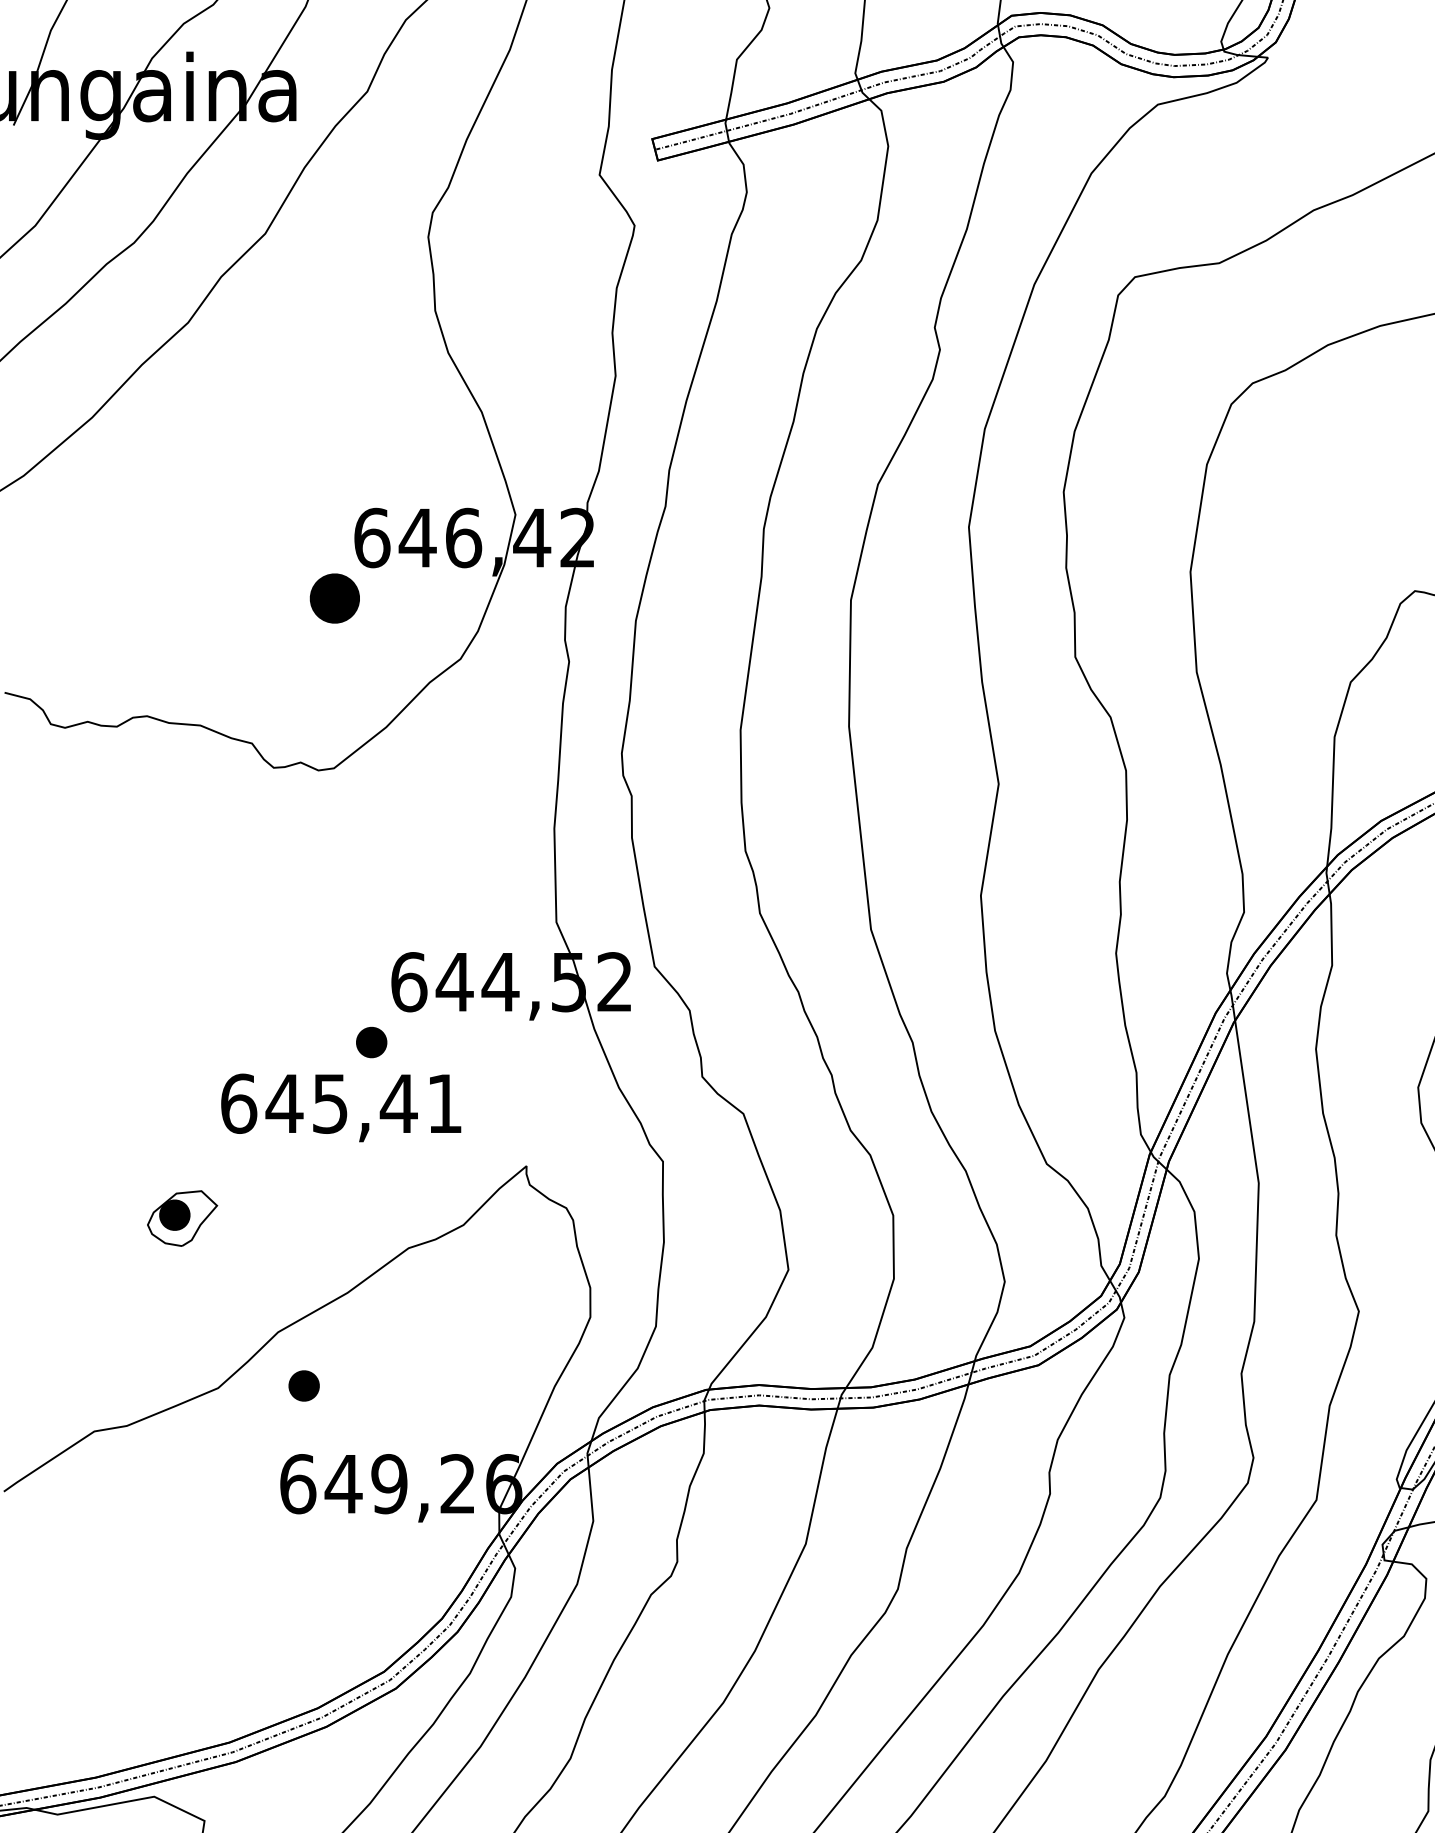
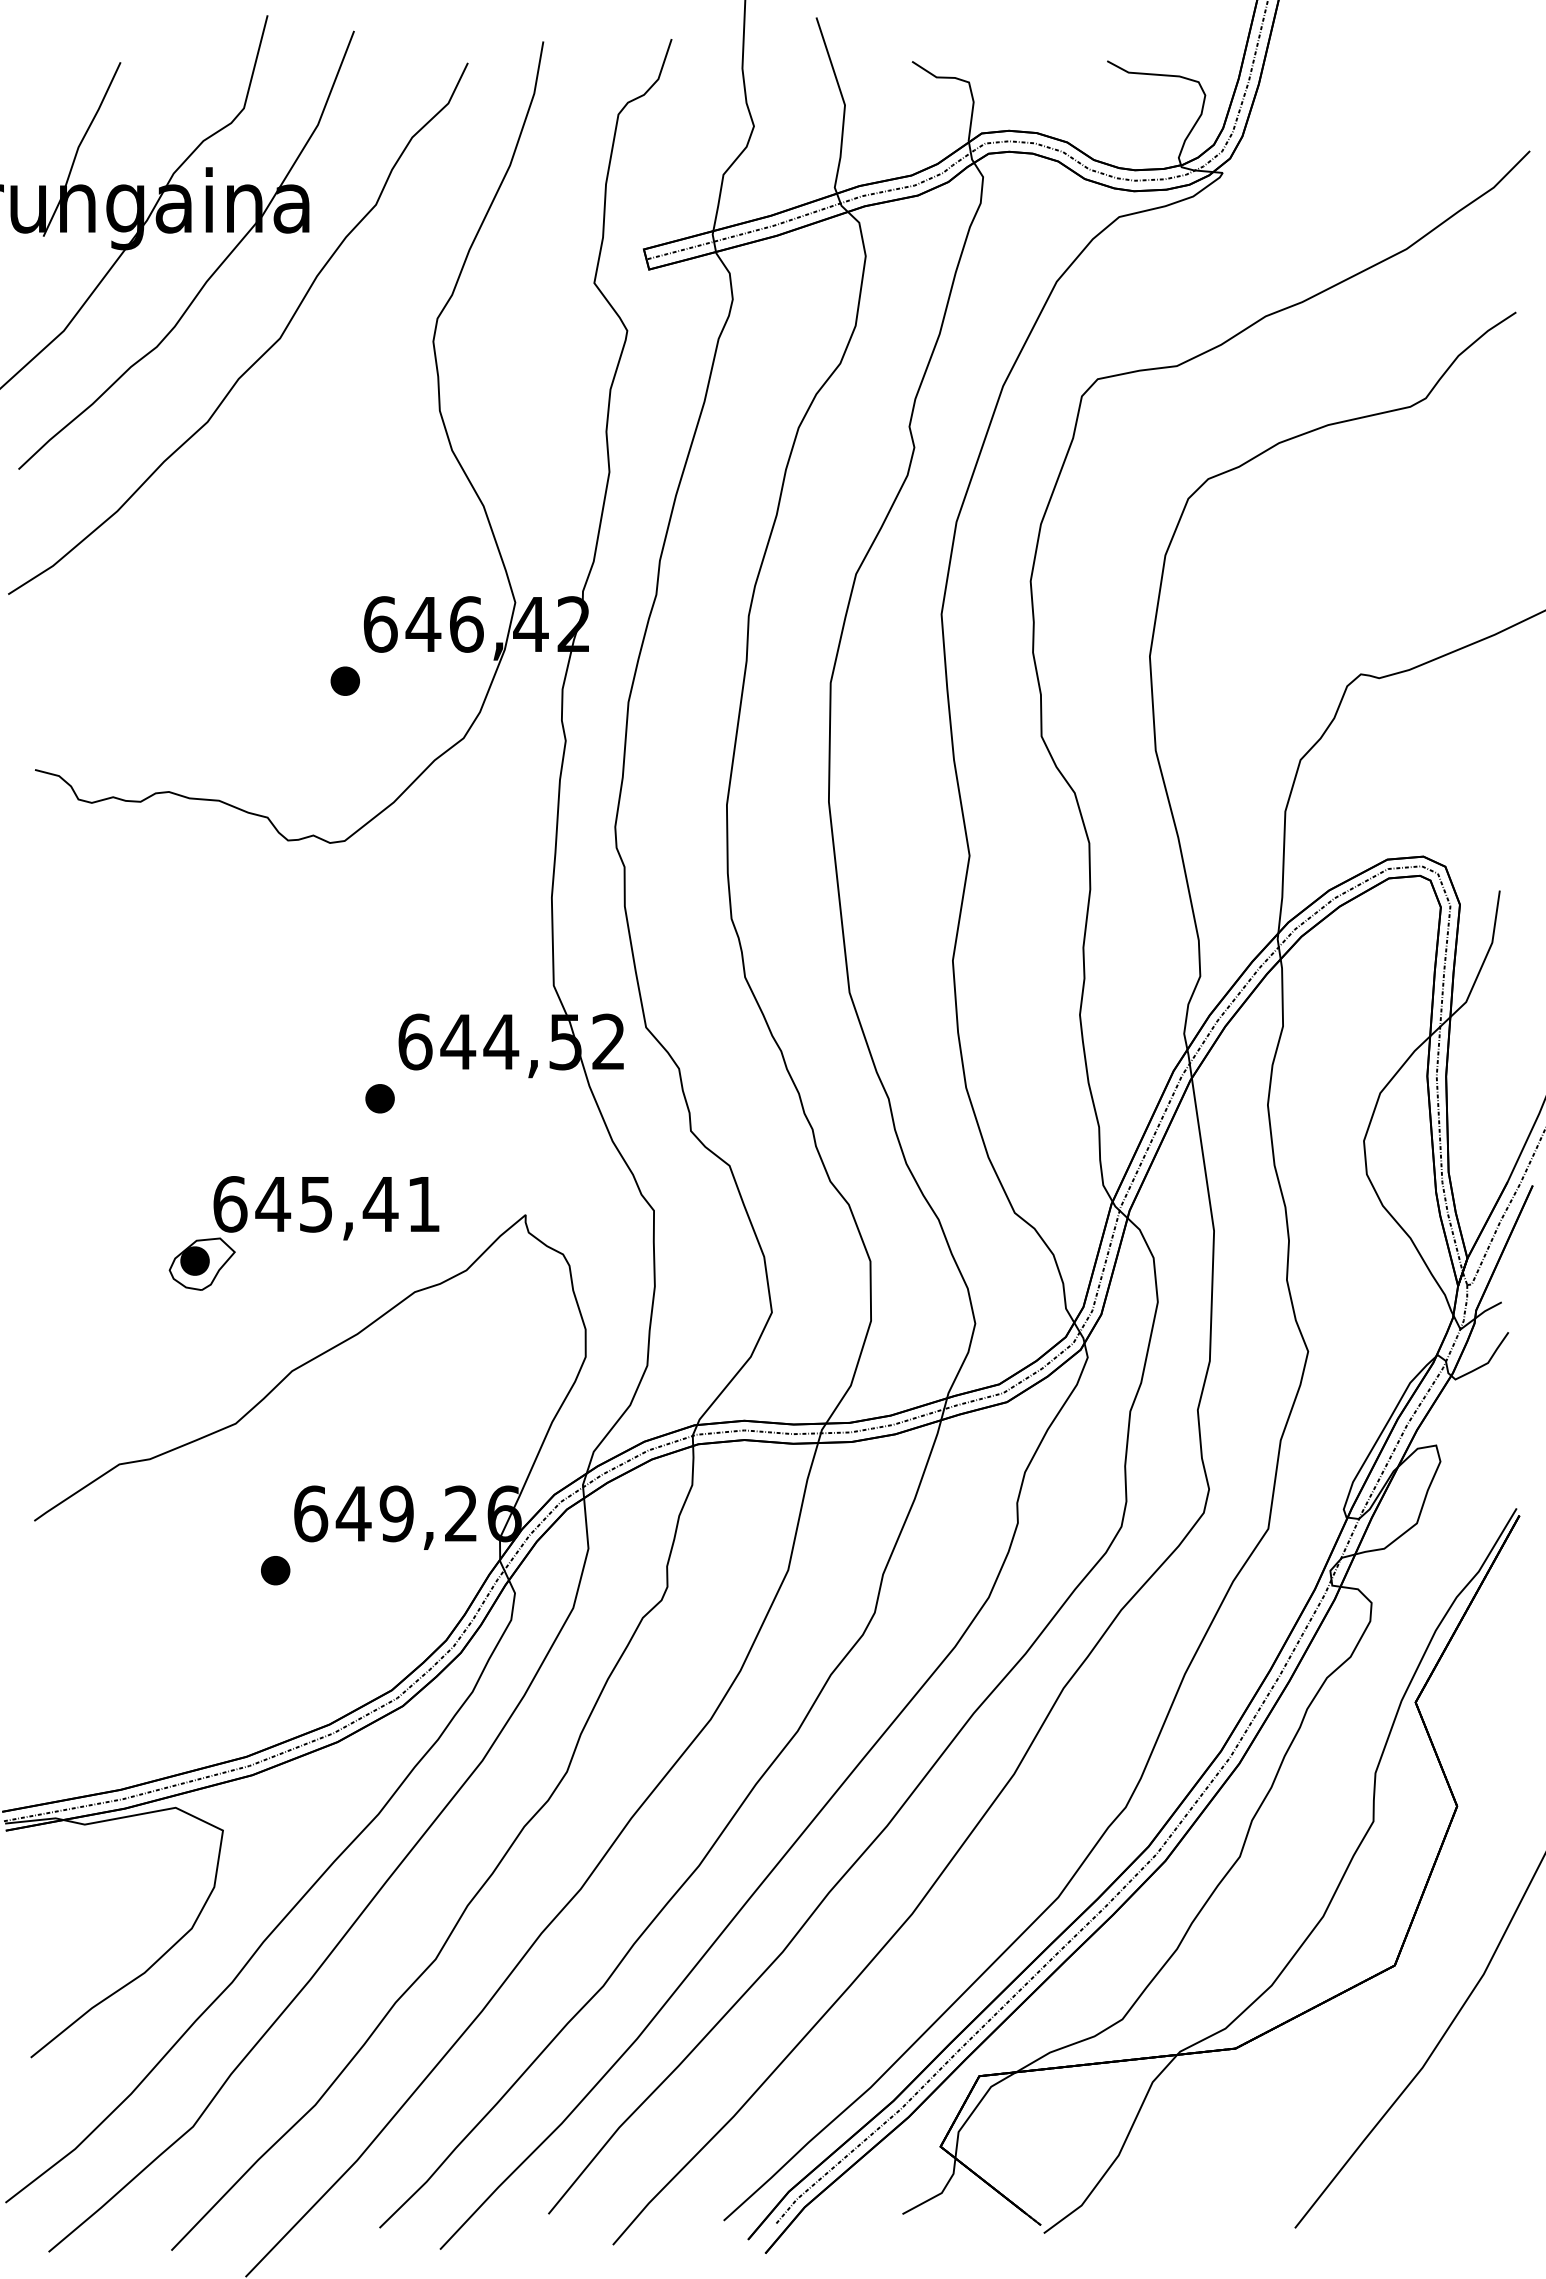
part: (333, 597) -> (344, 680), size x0.62
text: (341, 1108) -> (326, 1208), moved
part: (304, 1385) -> (275, 1570), moved

